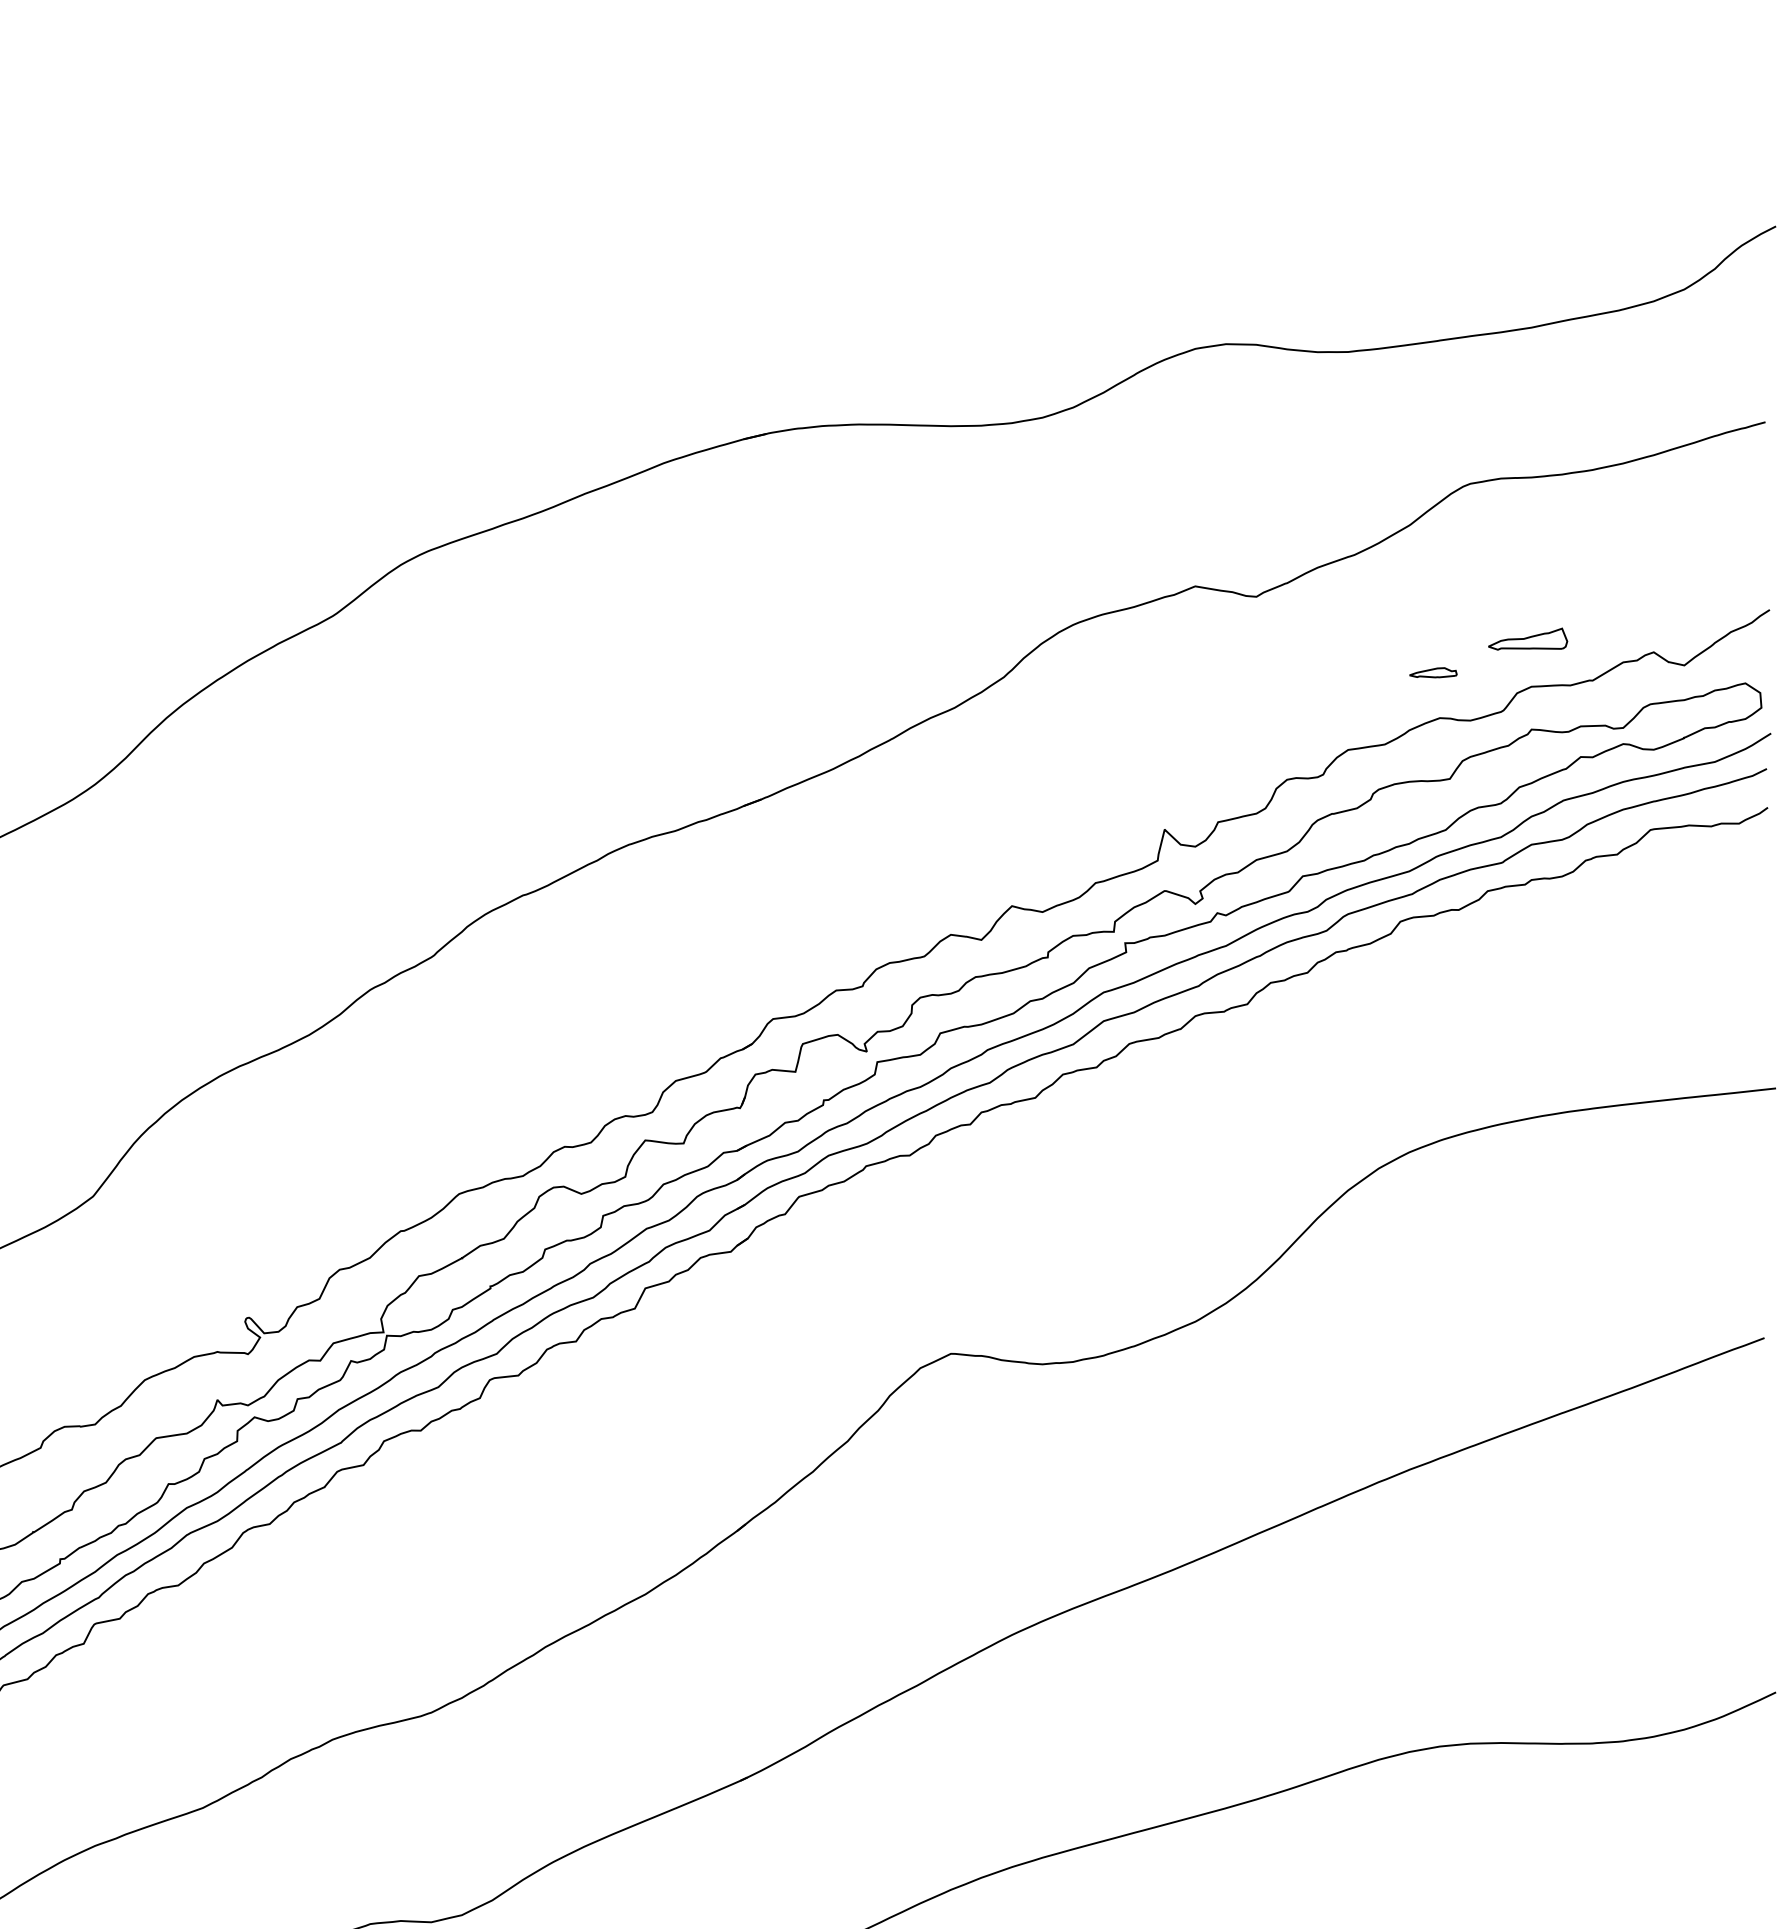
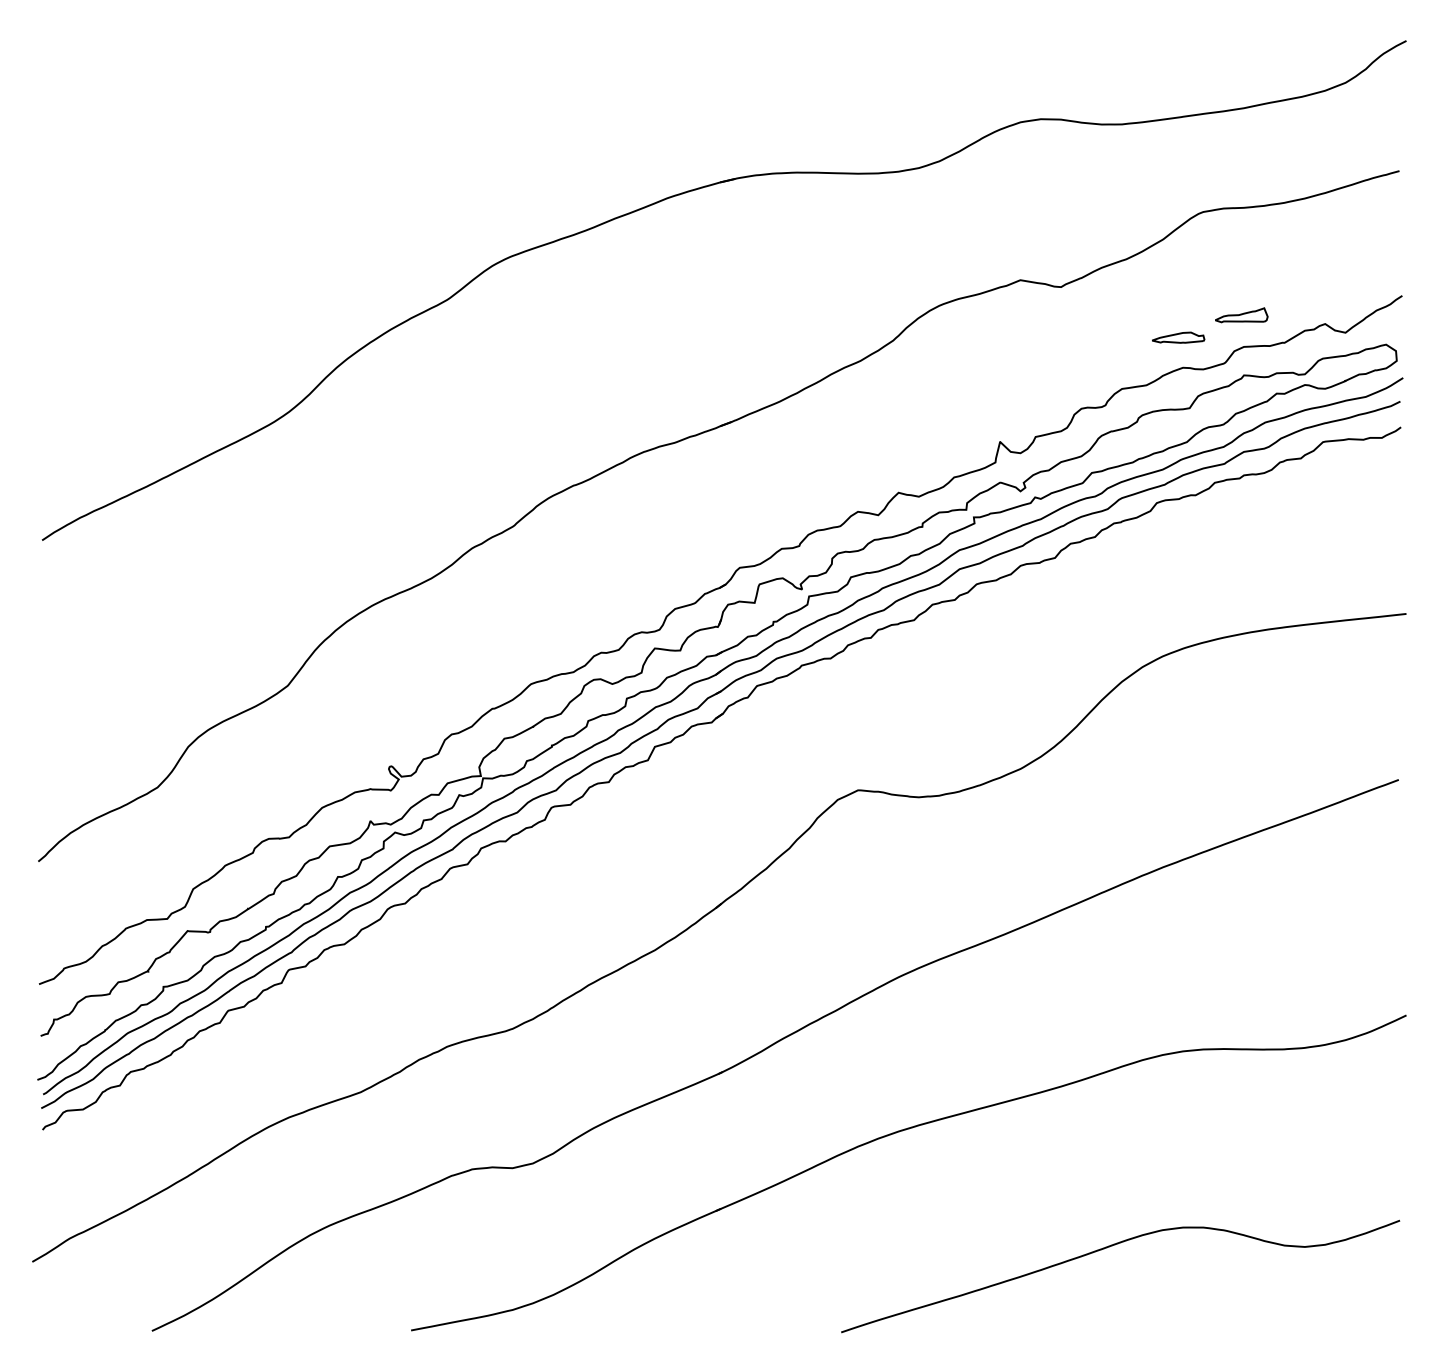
part: (1433, 672) -> (1178, 337), size x1.67

